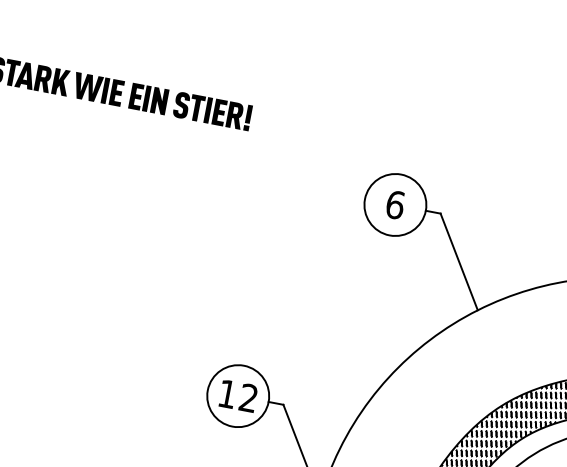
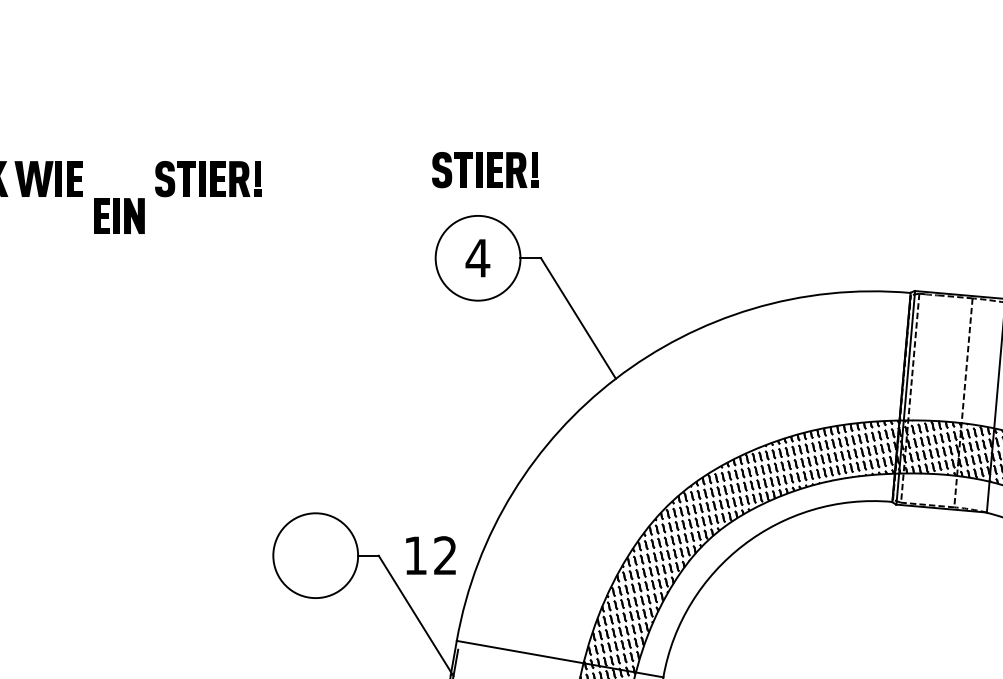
part: (149, 98) -> (119, 215), moved
part: (412, 143) -> (485, 170), added
text: (395, 204) -> (477, 257), 6 -> 4
text: (238, 395) -> (430, 555), moved

